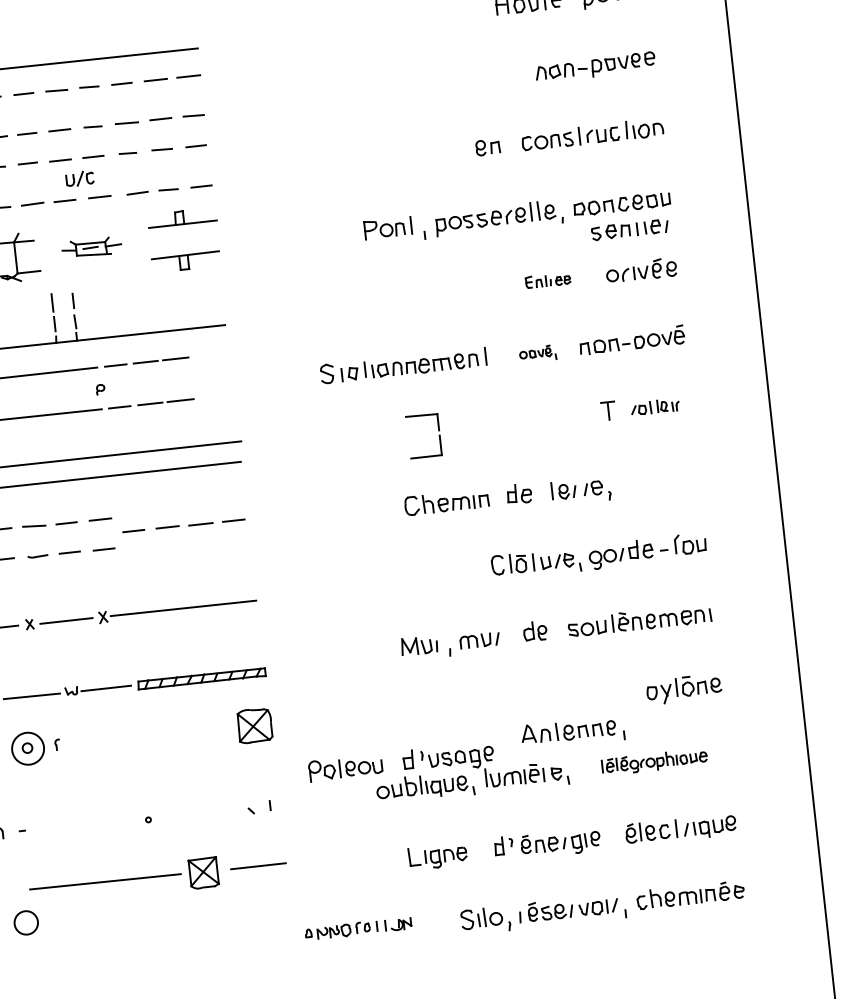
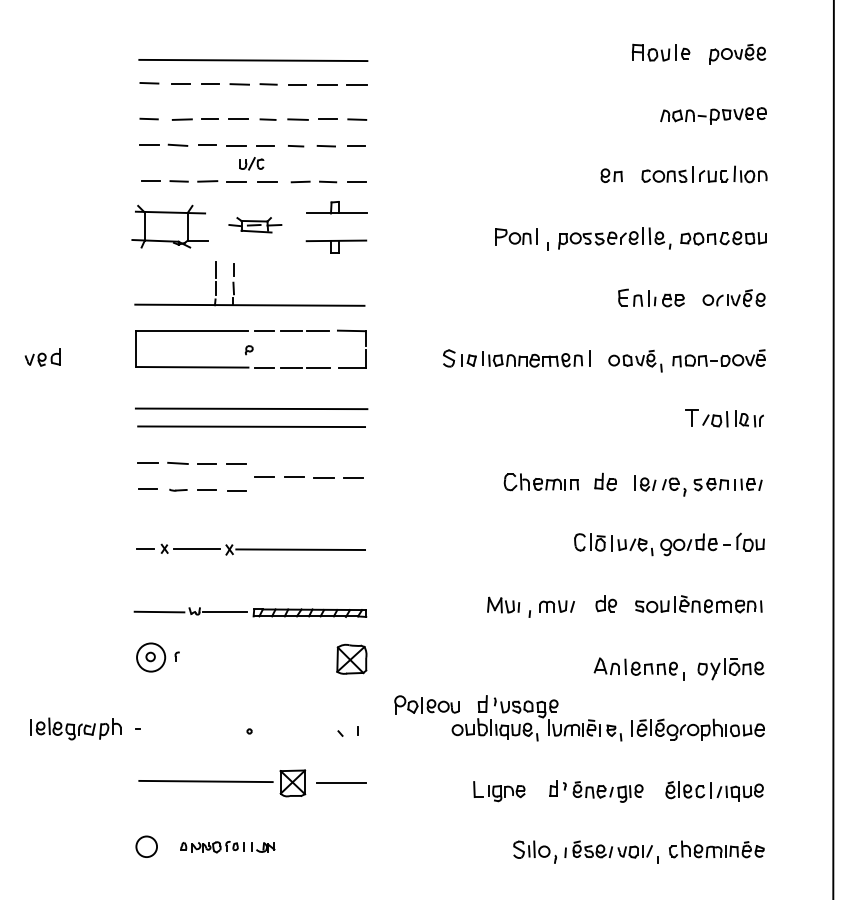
part: (629, 229) -> (727, 484), moved
part: (548, 279) -> (651, 297), size x1.67
part: (537, 354) -> (635, 361), size x1.67
part: (654, 406) -> (732, 418), size x1.43
part: (439, 434) -> (365, 349), moved
part: (571, 732) -> (638, 668), moved
part: (653, 761) -> (697, 729), size x1.43
circle: (26, 922) -> (146, 846), moved
part: (357, 928) -> (227, 846), moved

